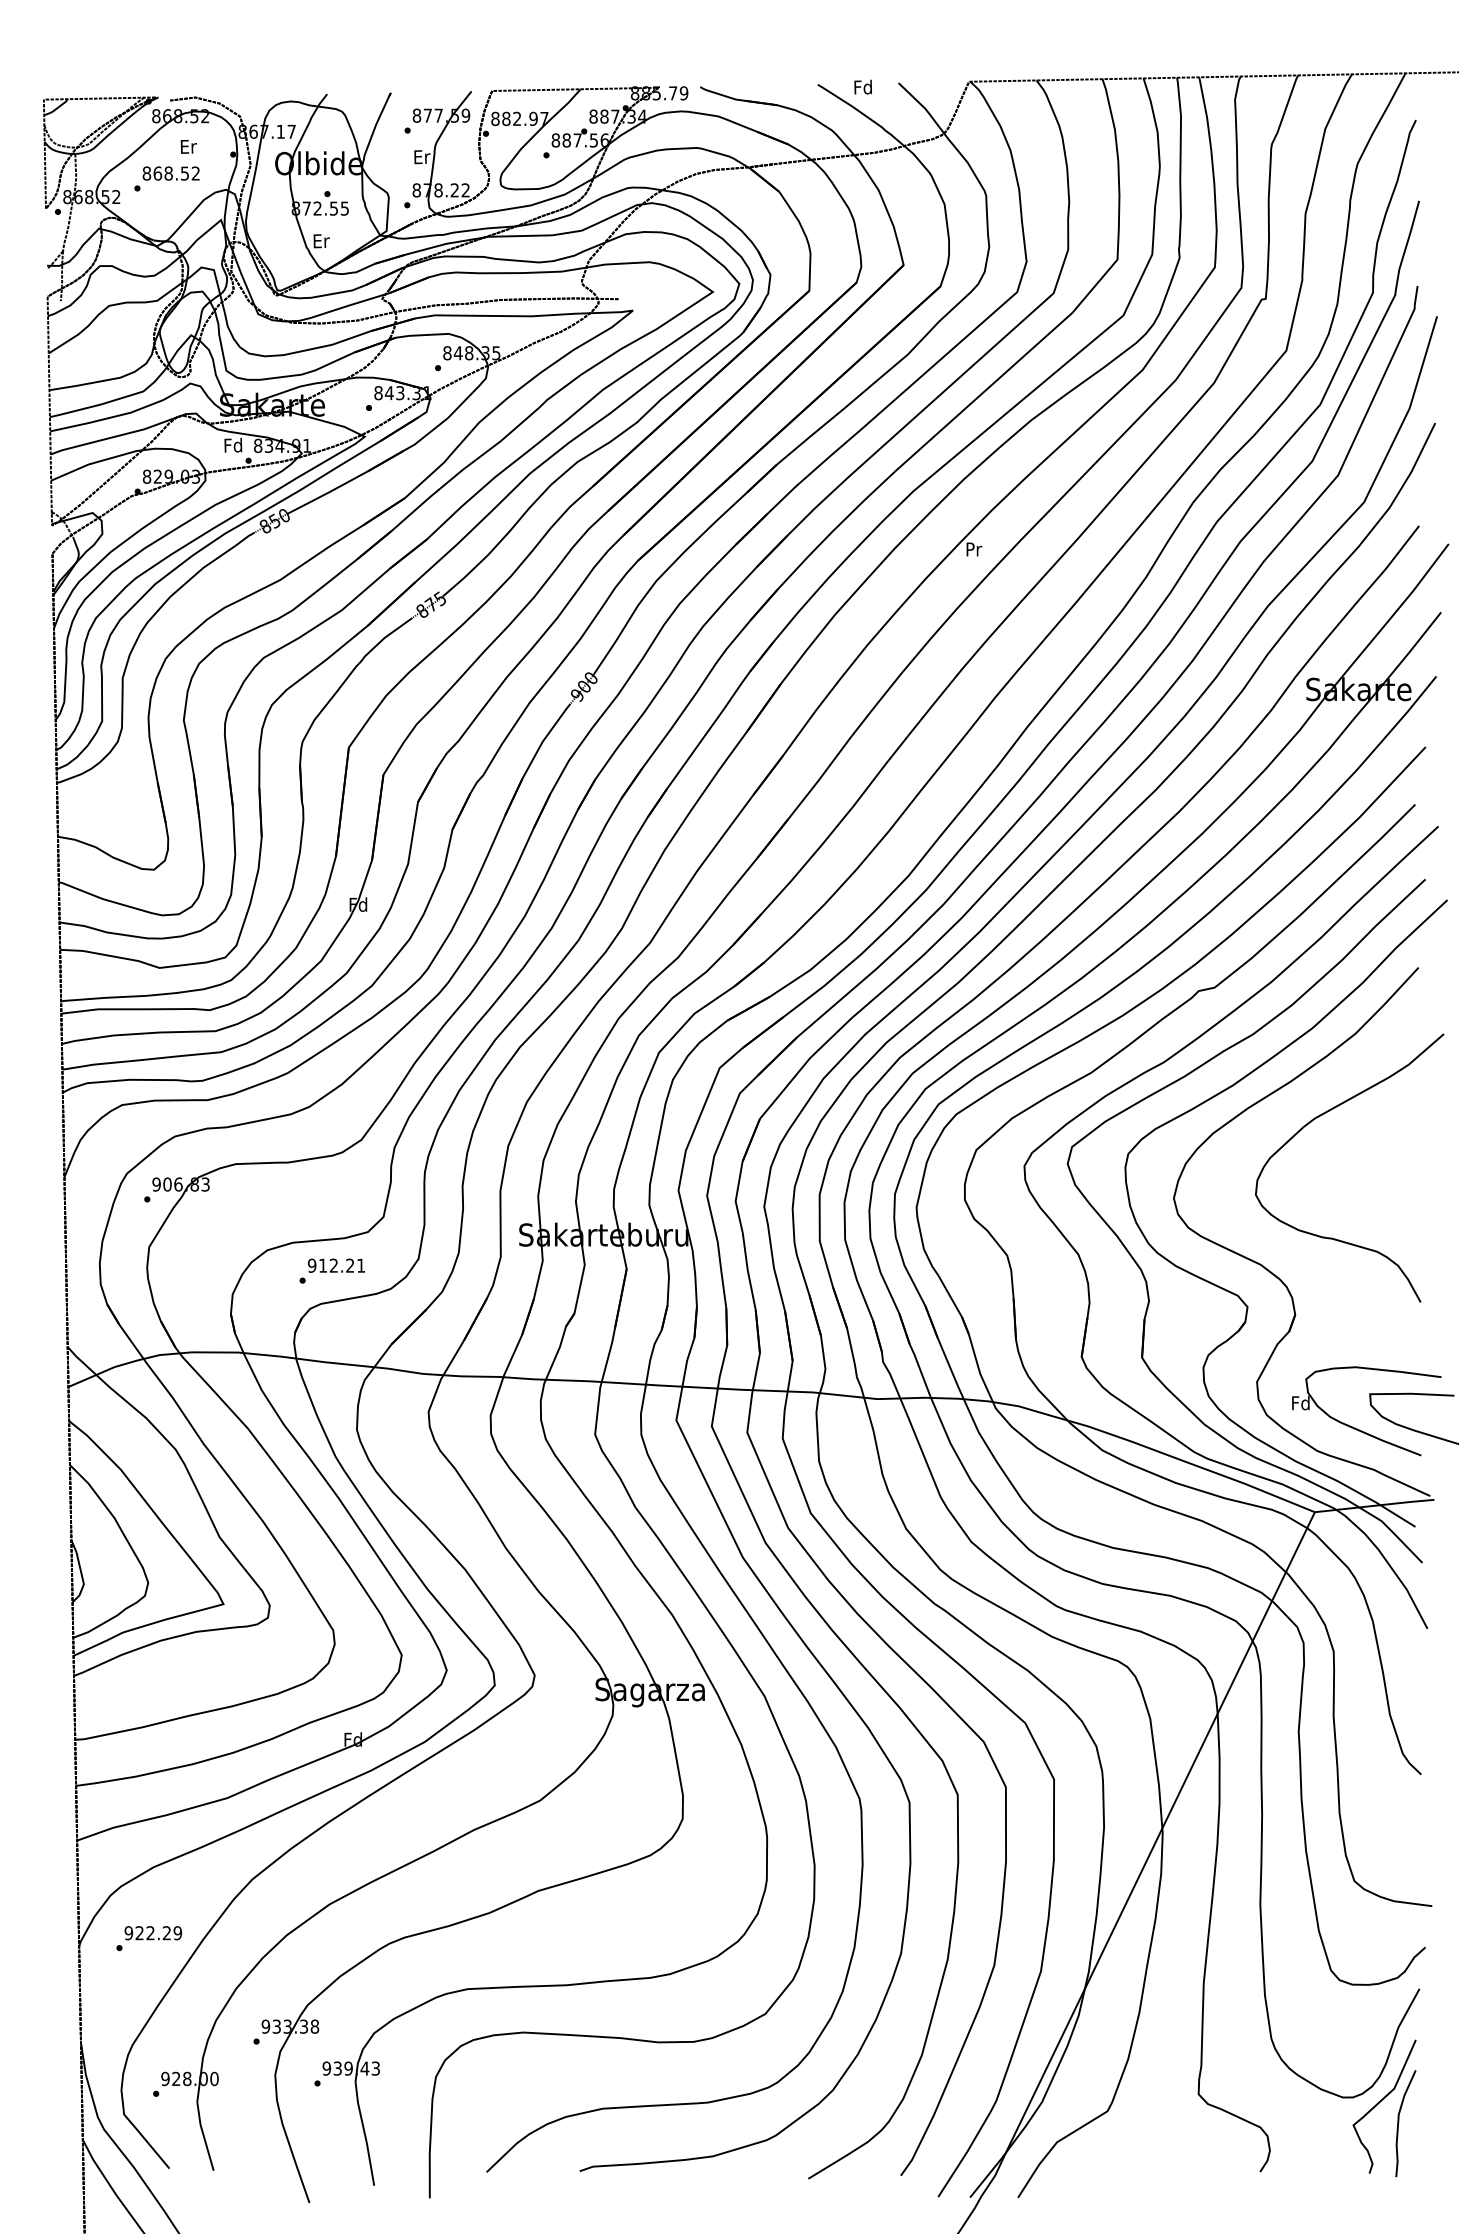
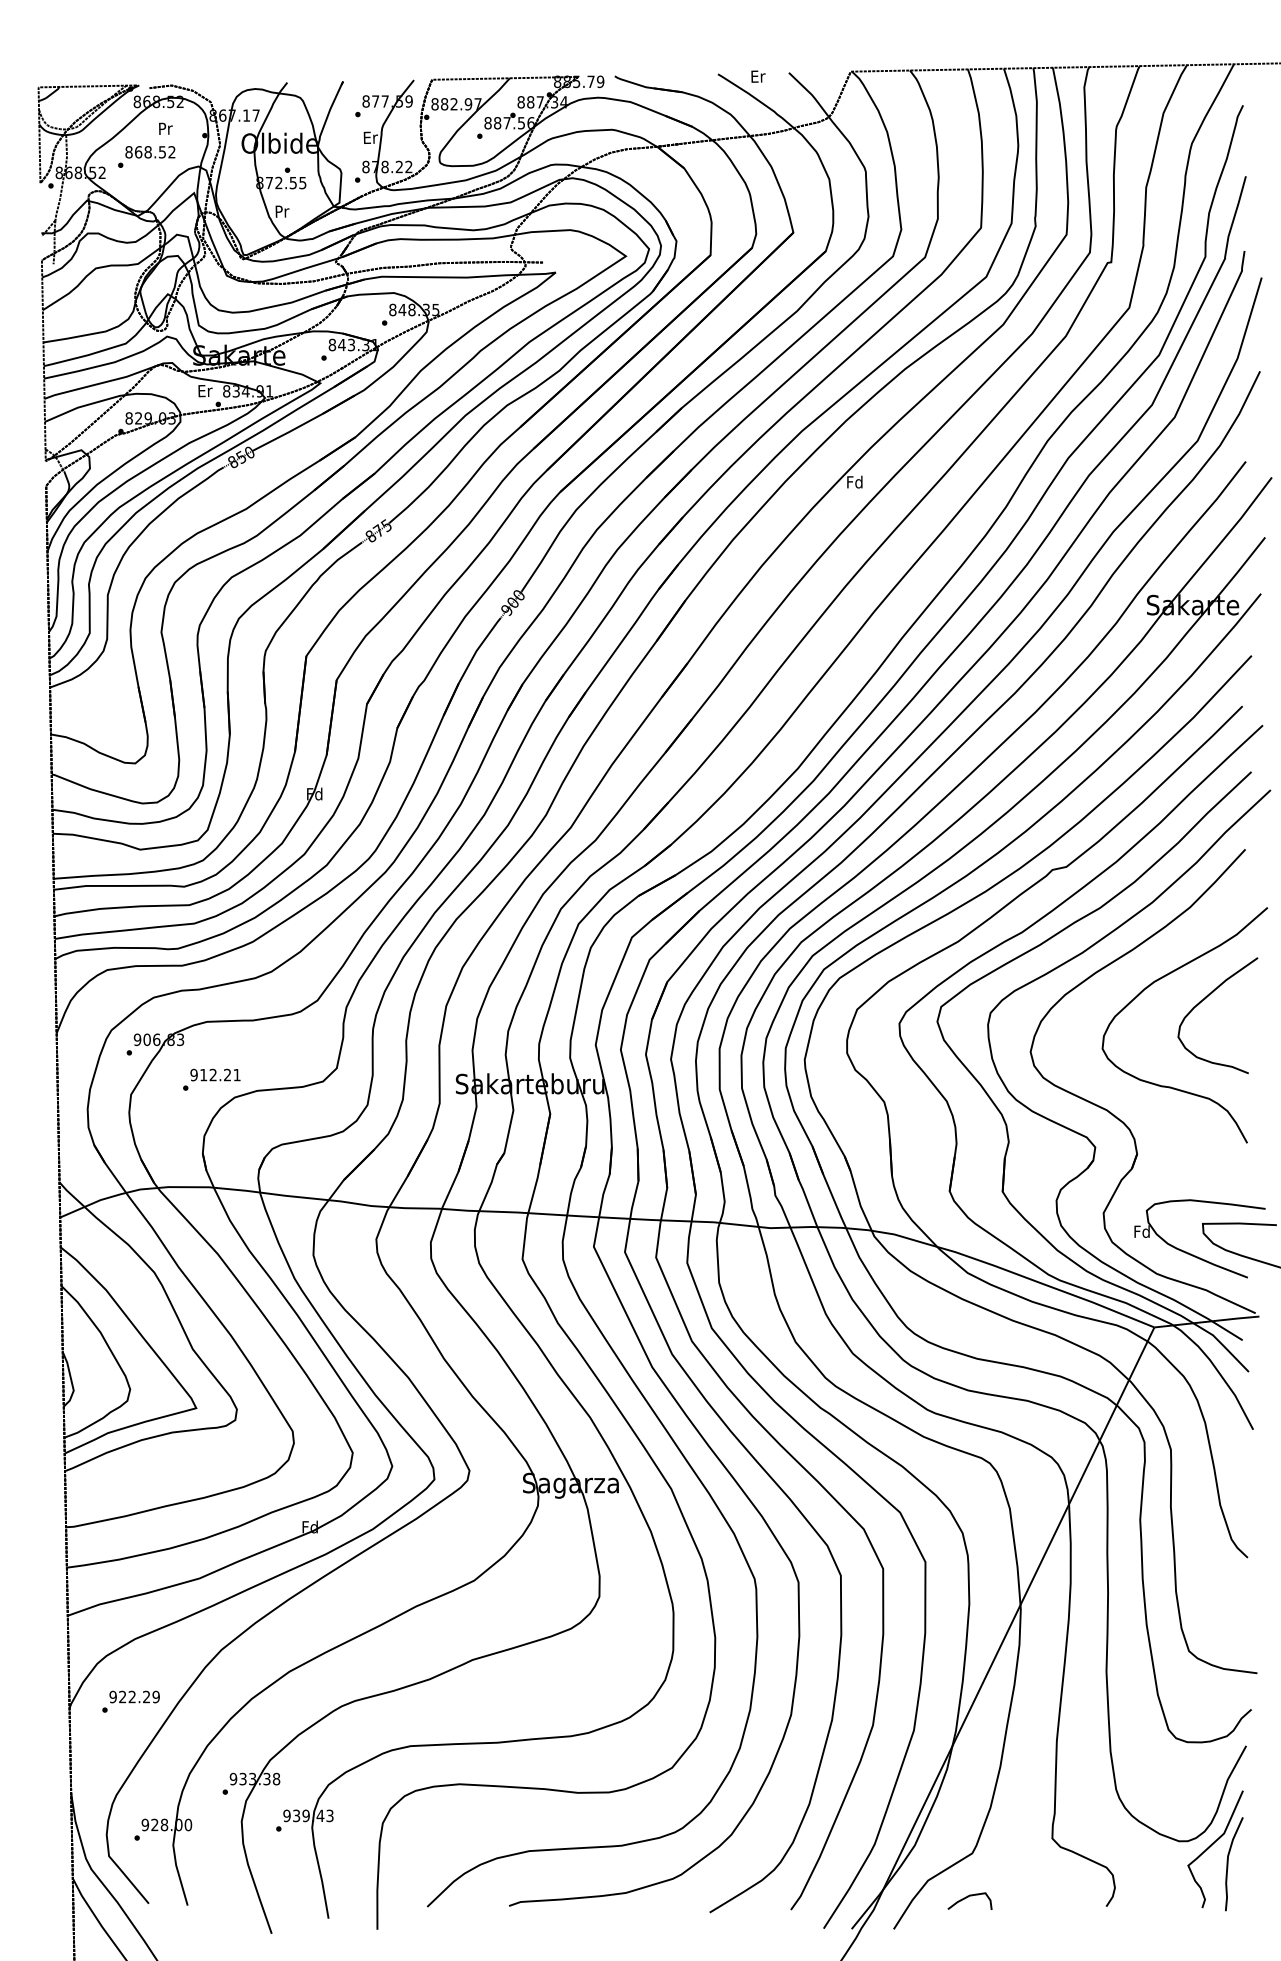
text: (862, 87) -> (757, 76), Fd -> Er
text: (187, 146) -> (164, 128), Er -> Pr
text: (321, 241) -> (282, 211), Er -> Pr
text: (232, 444) -> (204, 390), Fd -> Er
text: (973, 548) -> (854, 481), Pr -> Fd
curve: (1373, 1138) -> (1205, 999), added
text: (331, 1270) -> (211, 1079), moved
curve: (1103, 2161) -> (968, 1897), added

